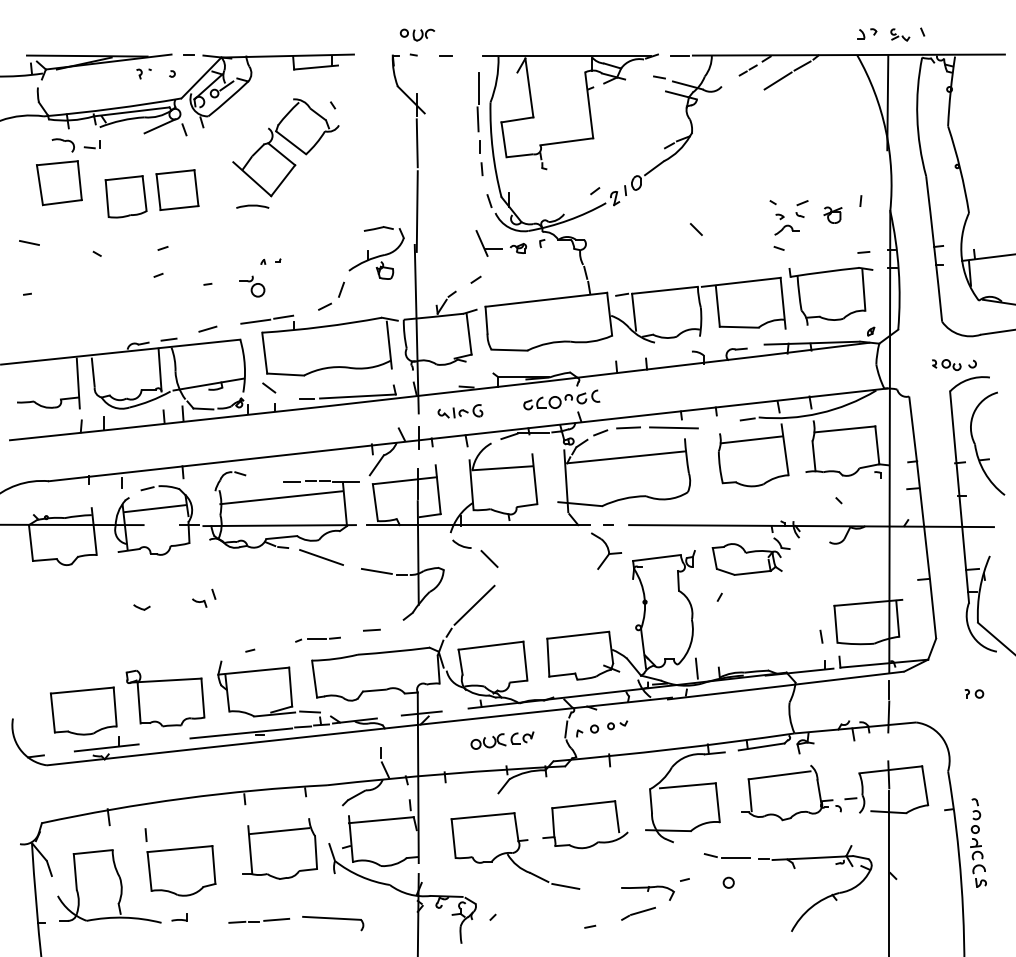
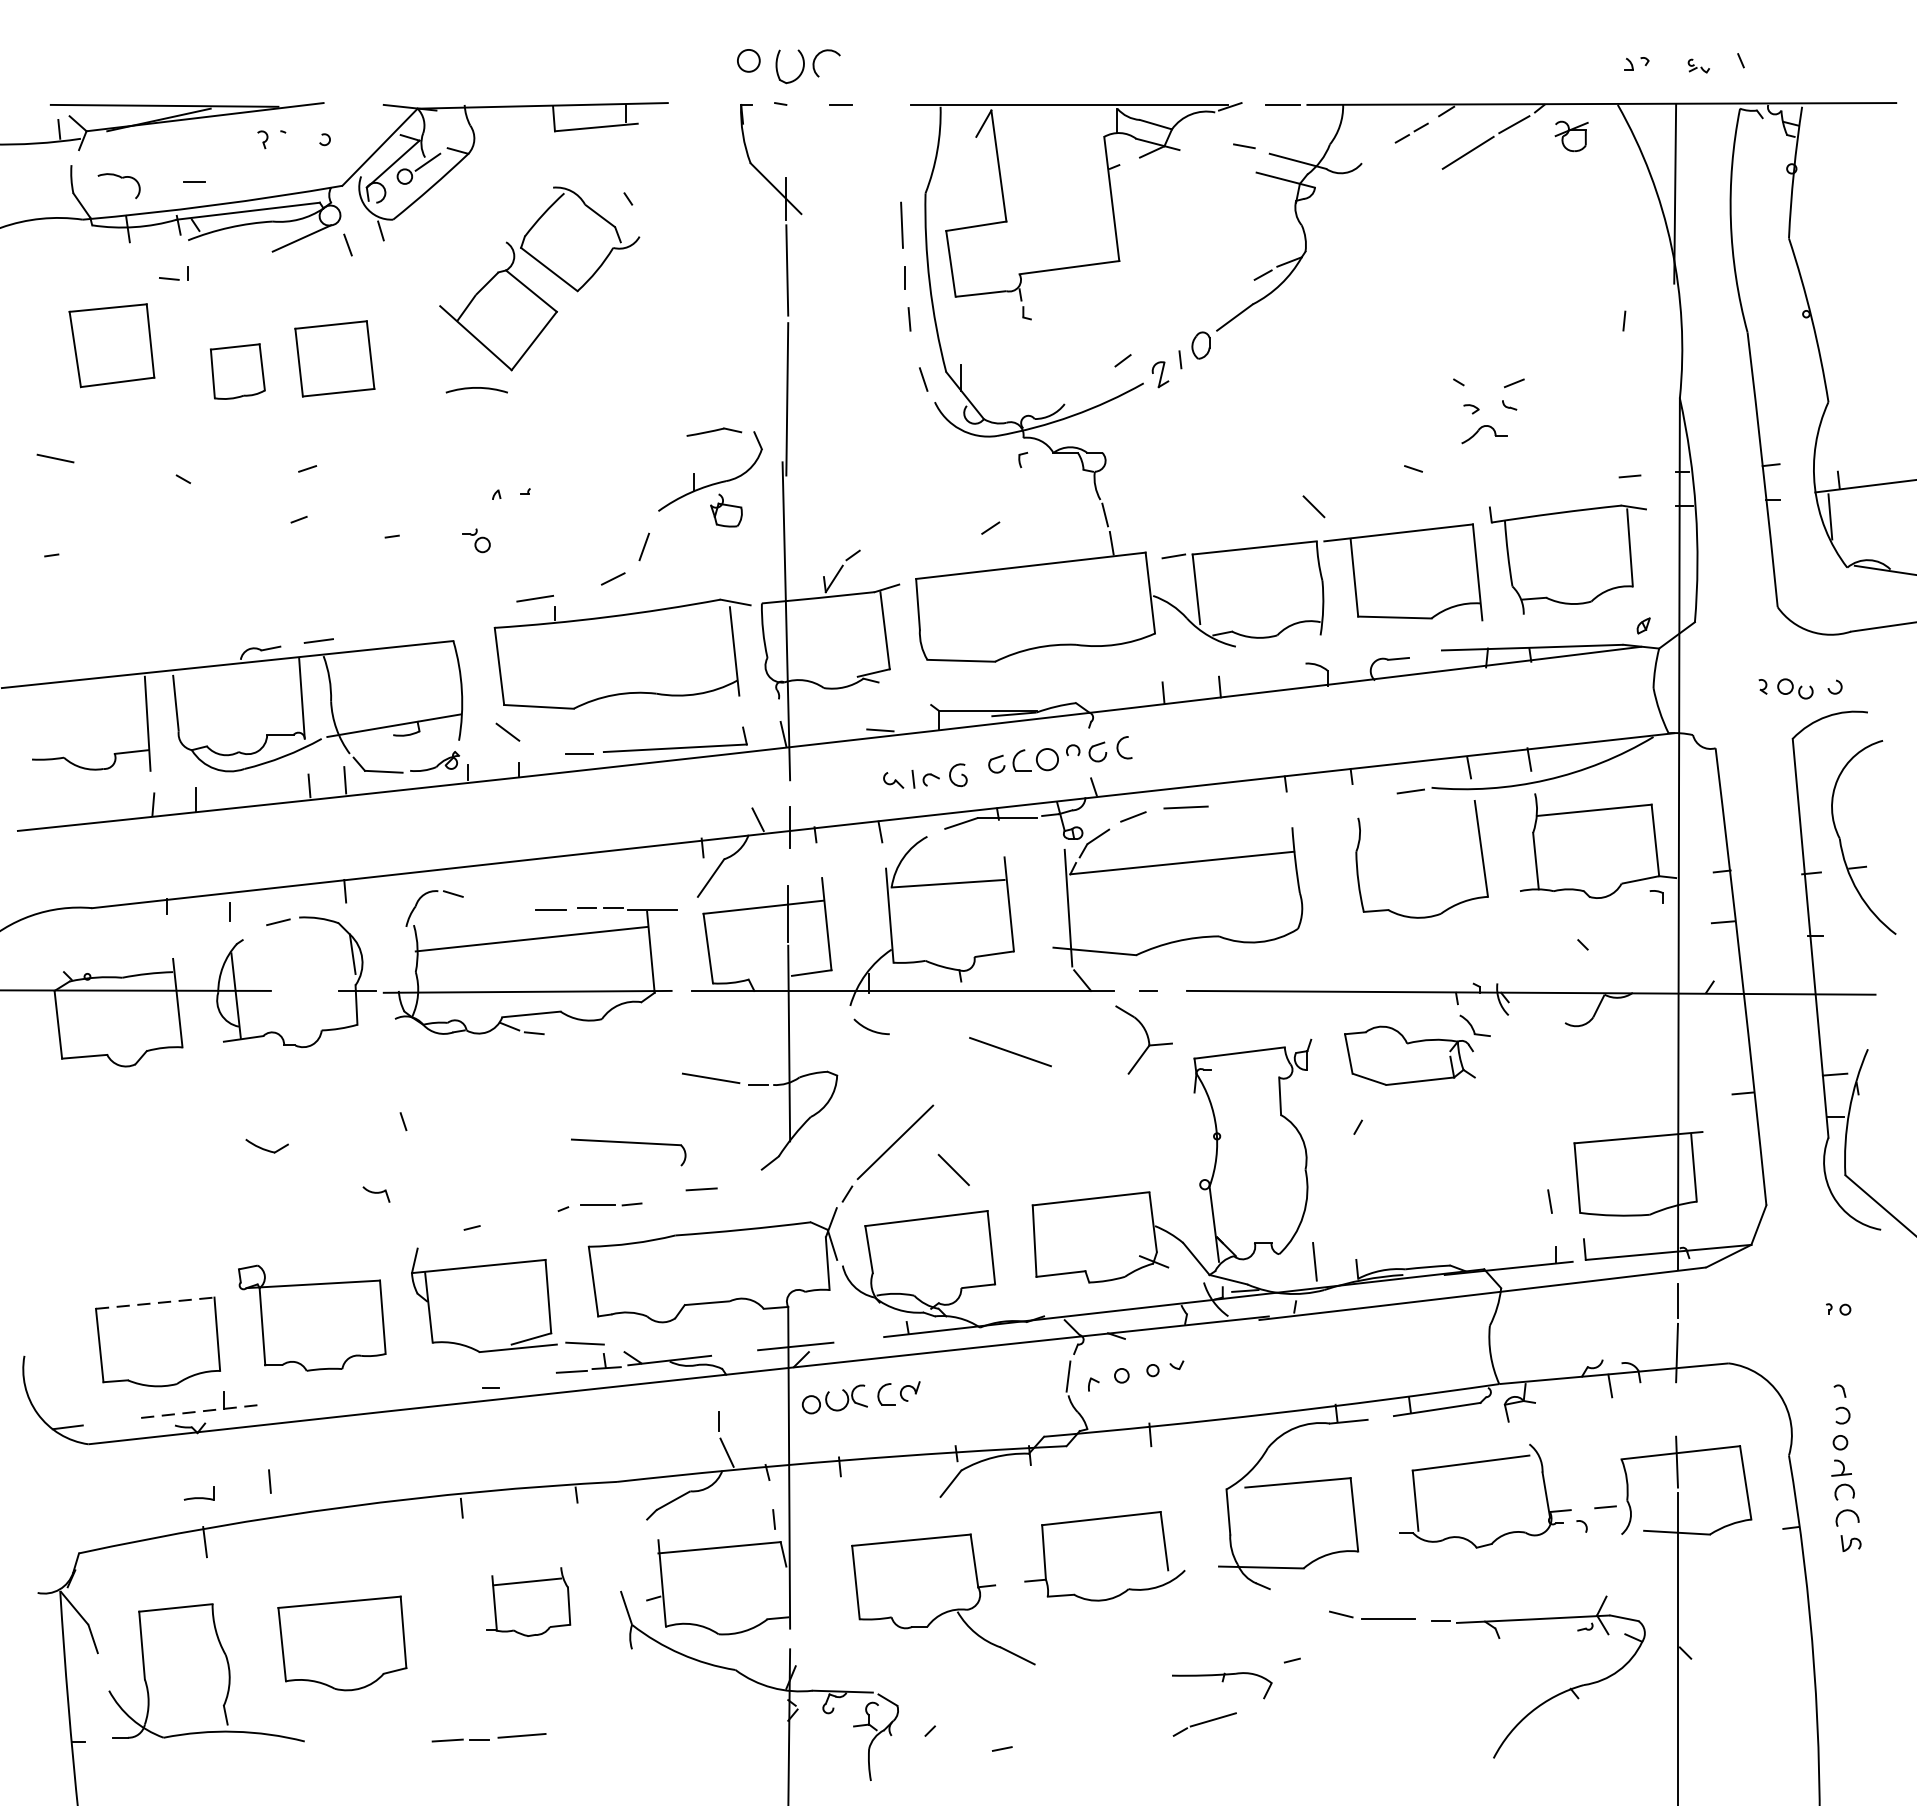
part: (867, 33) -> (1636, 63), size x0.7
part: (416, 34) -> (785, 65), size x1.6
part: (900, 34) -> (1699, 65), size x0.6
line: (188, 54) -> (193, 182), moved
line: (478, 88) -> (902, 167), removed
part: (62, 145) -> (117, 185), moved
part: (125, 196) -> (236, 370), size x0.7
line: (860, 200) -> (1623, 319), moved
part: (832, 214) -> (1570, 134), moved
line: (696, 229) -> (1314, 506), moved
part: (501, 243) -> (946, 459), removed
line: (778, 248) -> (1412, 468), moved
line: (475, 279) -> (989, 527), moved
part: (252, 286) -> (476, 540), size x0.6
line: (255, 321) -> (482, 606), removed
line: (207, 328) -> (391, 619), removed
part: (460, 411) -> (925, 776), moved
line: (673, 427) -> (1270, 806), removed
line: (751, 439) -> (1417, 829), removed
line: (154, 508) -> (291, 959), removed
line: (321, 557) -> (1010, 1052), moved
line: (489, 558) -> (953, 1169), moved
part: (199, 602) -> (376, 1193), moved
part: (141, 607) -> (266, 1146), size x1.4
line: (82, 690) -> (155, 1303), solid -> dashed
part: (974, 693) -> (1838, 1308), size x0.7
line: (241, 733) -> (455, 1384), removed
part: (502, 740) -> (861, 1397), moved
line: (107, 747) -> (202, 1410), solid -> dashed
line: (145, 834) -> (268, 1480), moved
part: (978, 842) -> (1846, 1467), moved
part: (279, 848) -> (527, 1601), size x0.6
circle: (728, 882) -> (1374, 1665), removed
line: (565, 885) -> (1067, 1671), removed
part: (179, 917) -> (198, 1493), moved
part: (333, 923) -> (629, 1152), moved
line: (590, 926) -> (1002, 1748), moved

